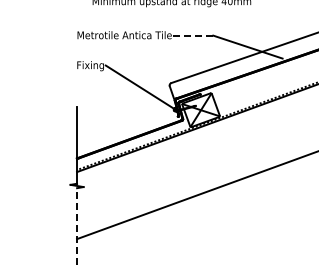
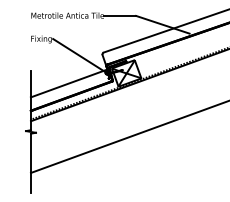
line: (192, 35) -> (120, 15), dashed -> solid
line: (125, 123) -> (68, 83), added
line: (77, 225) -> (31, 162), dashed -> solid

